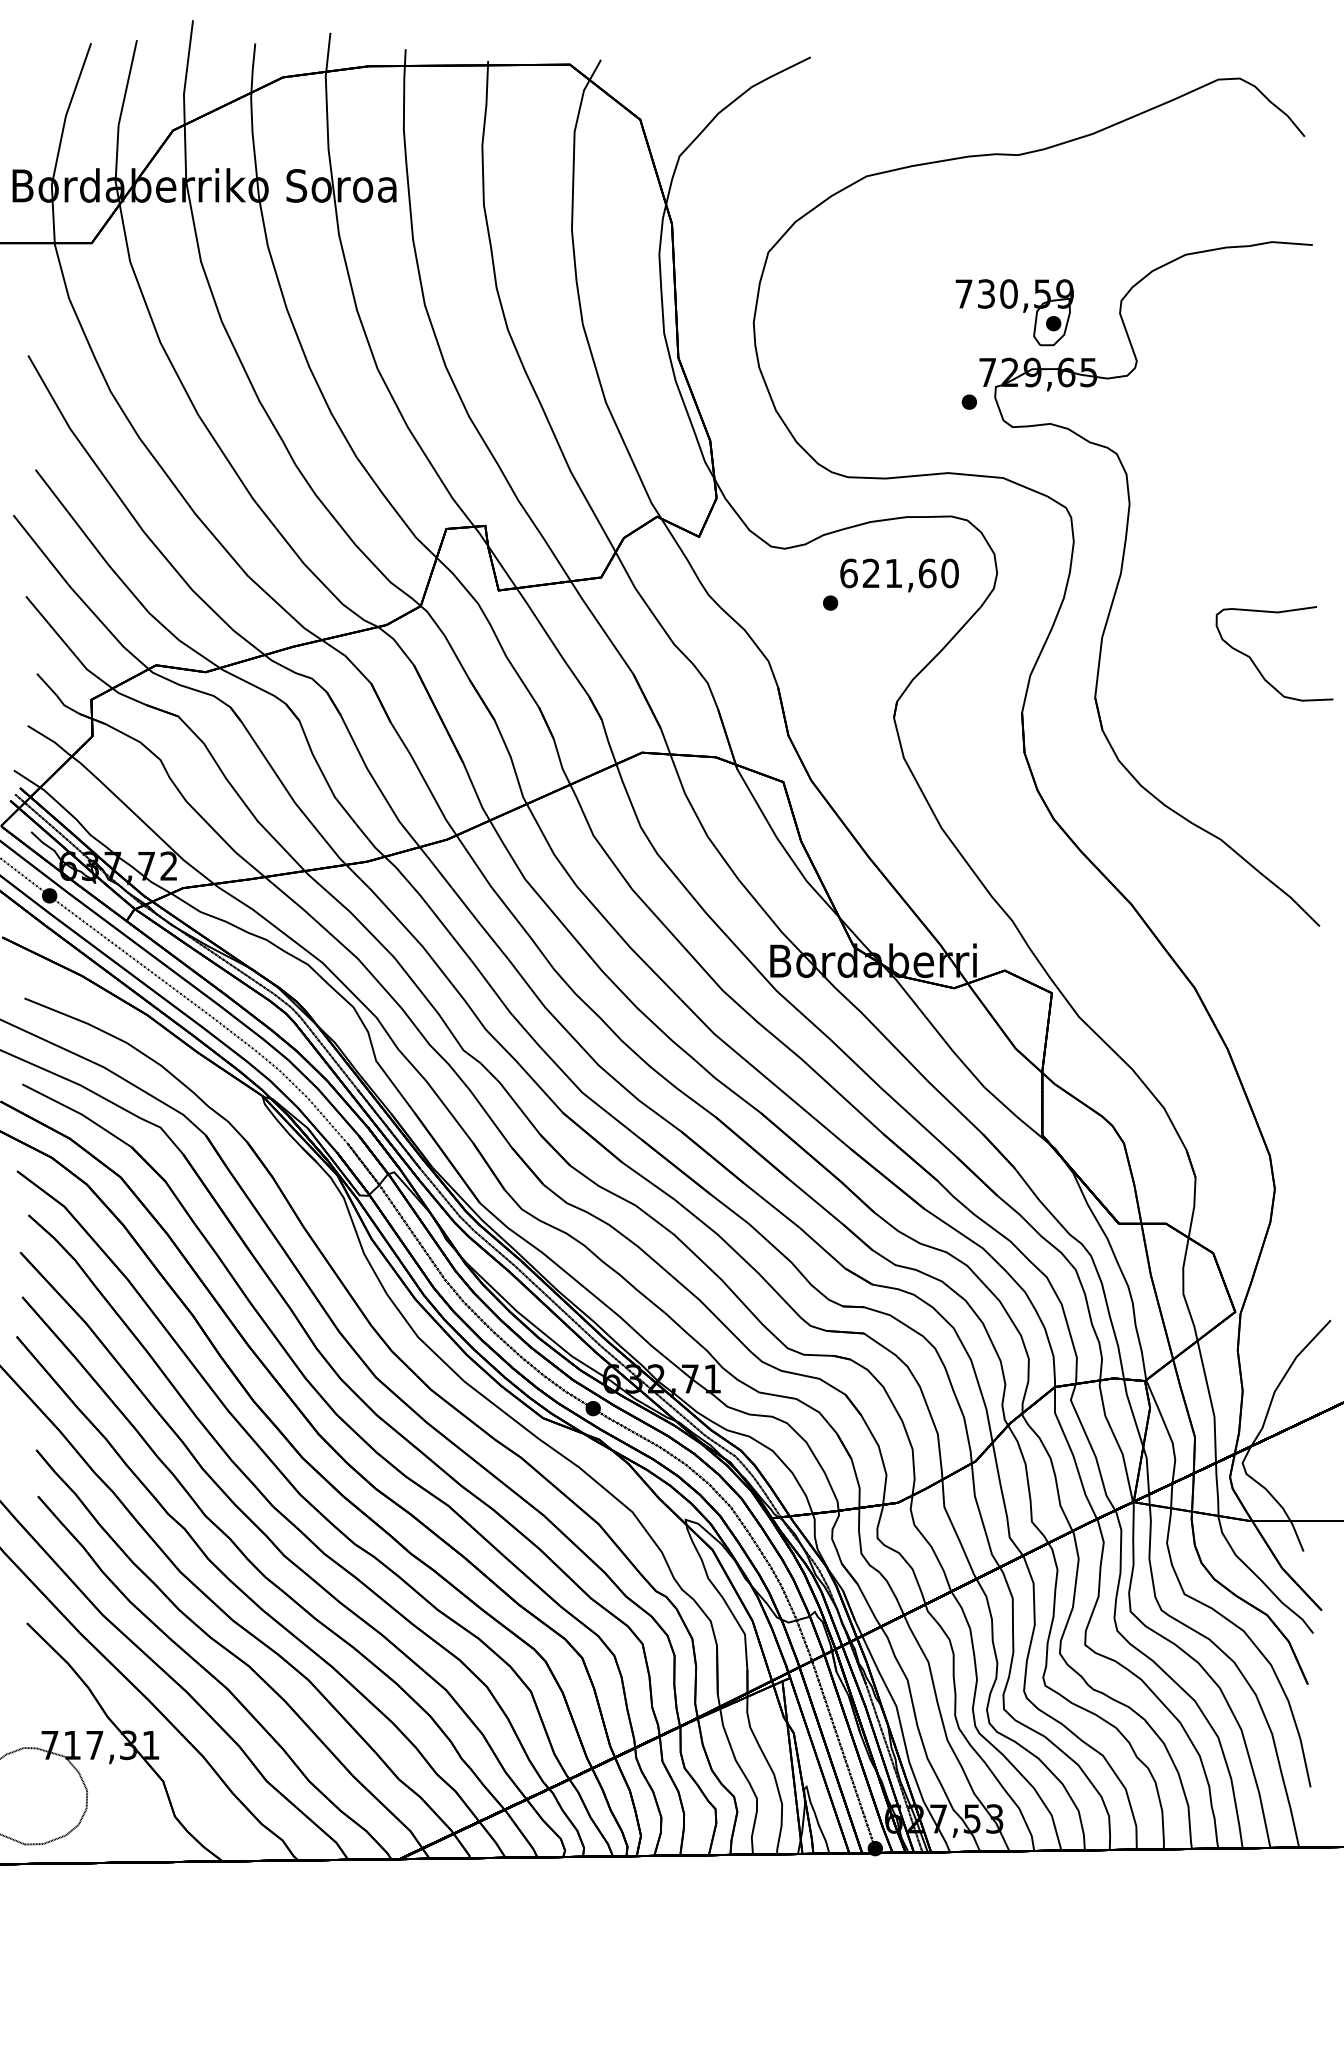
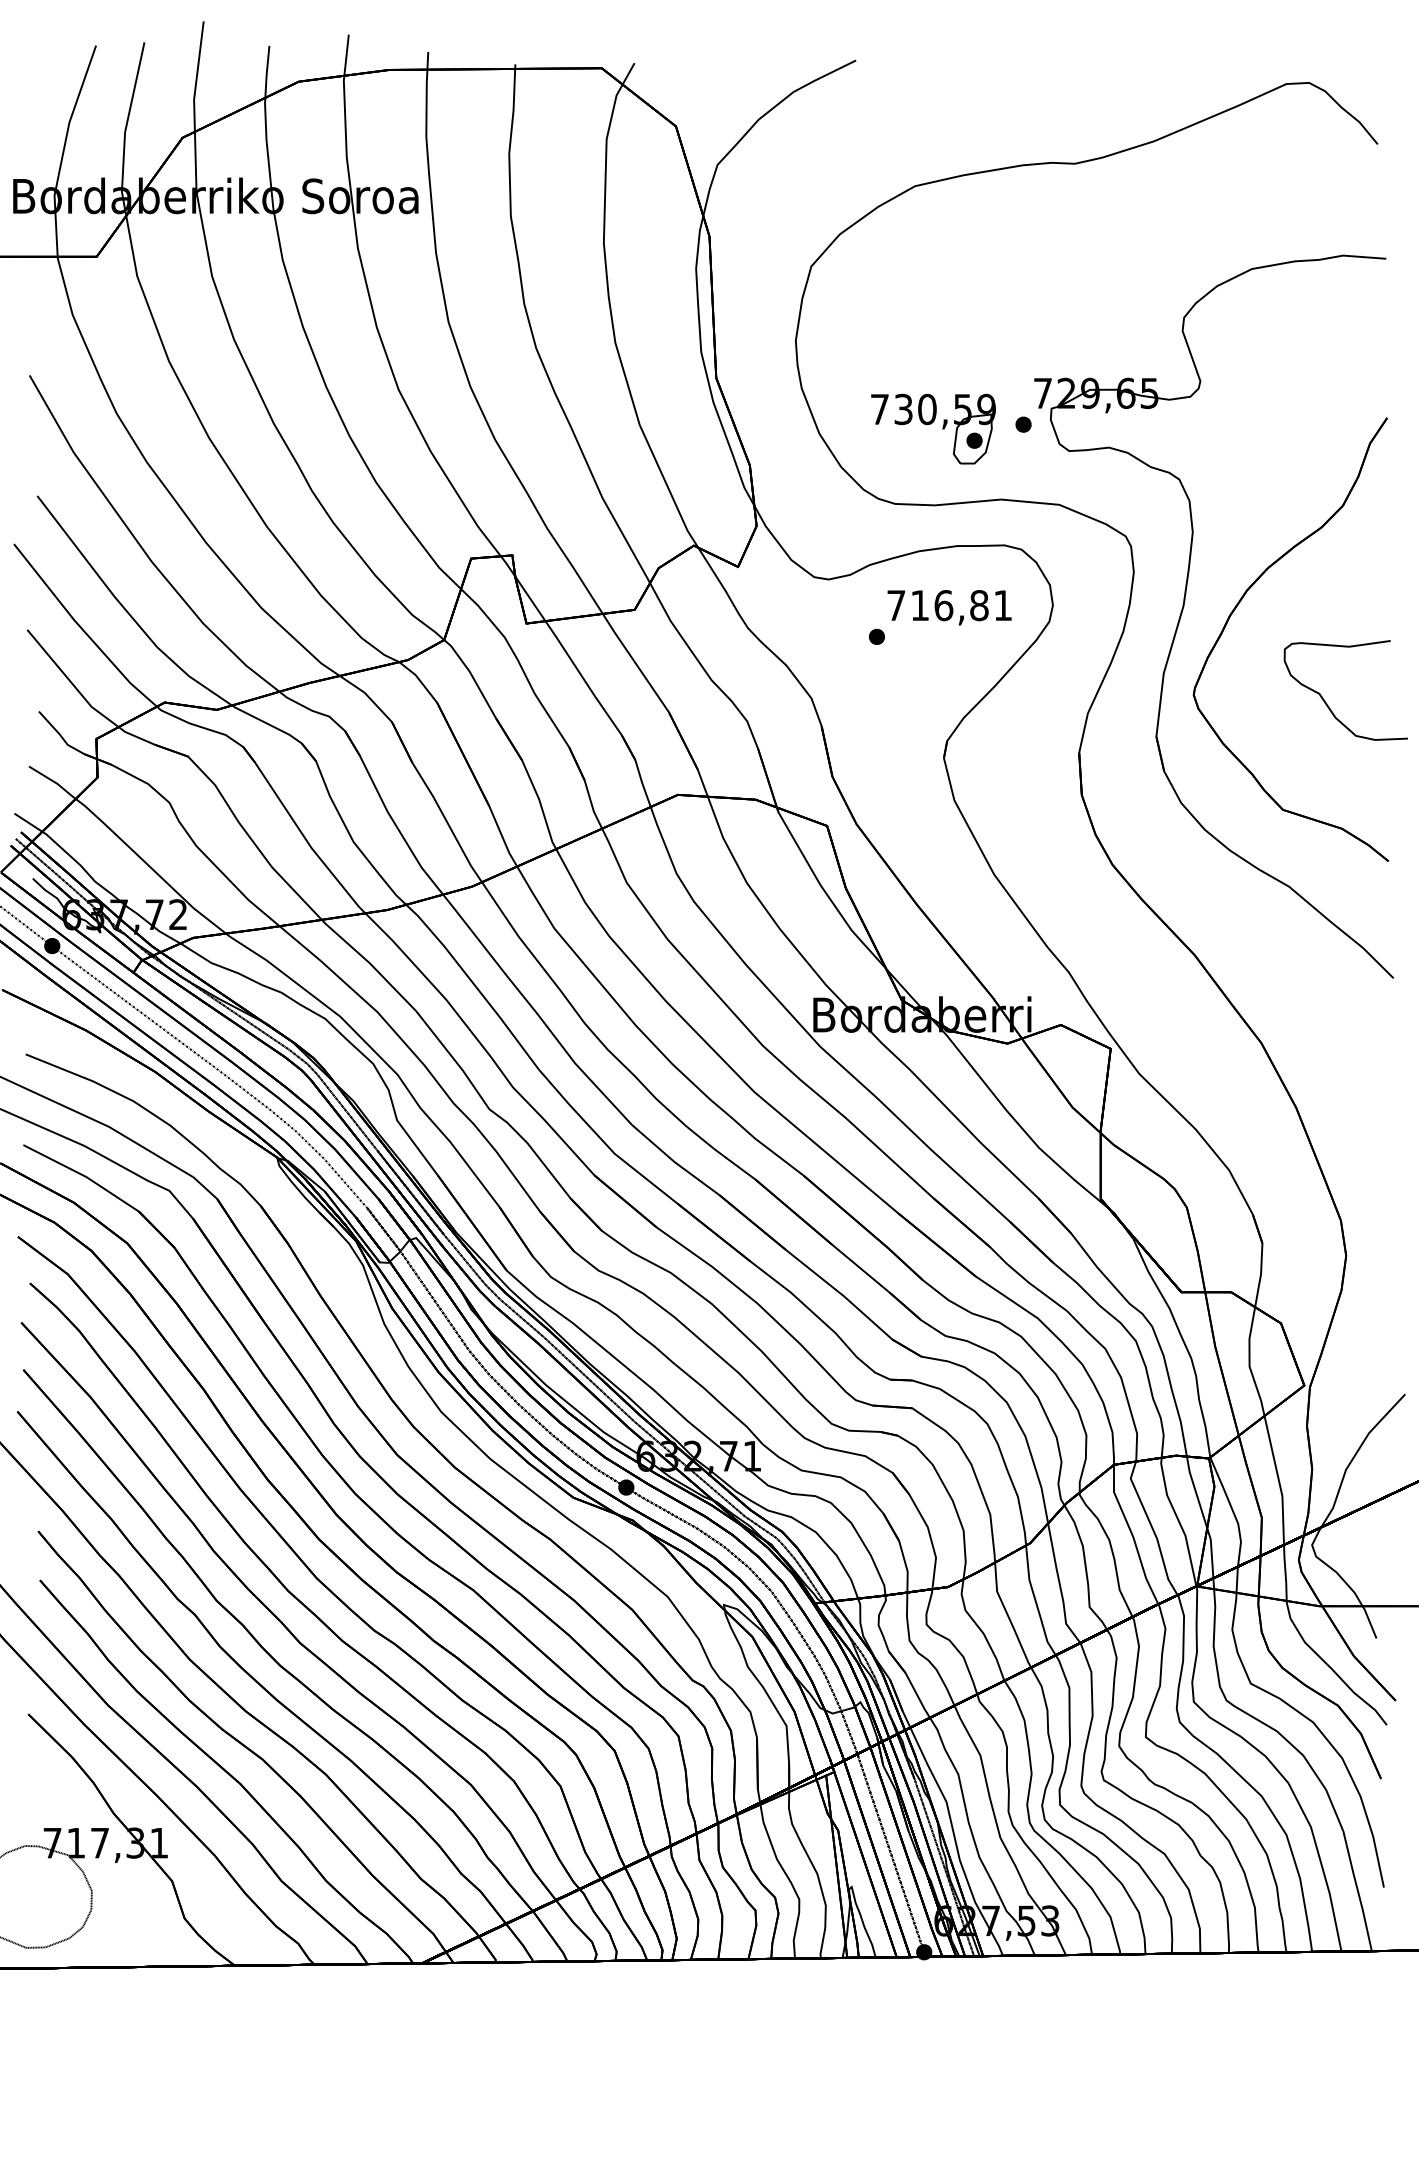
part: (1014, 312) -> (933, 428), moved
text: (899, 573) -> (949, 605), 621,60 -> 716,81
part: (1172, 573) -> (1238, 605), added

